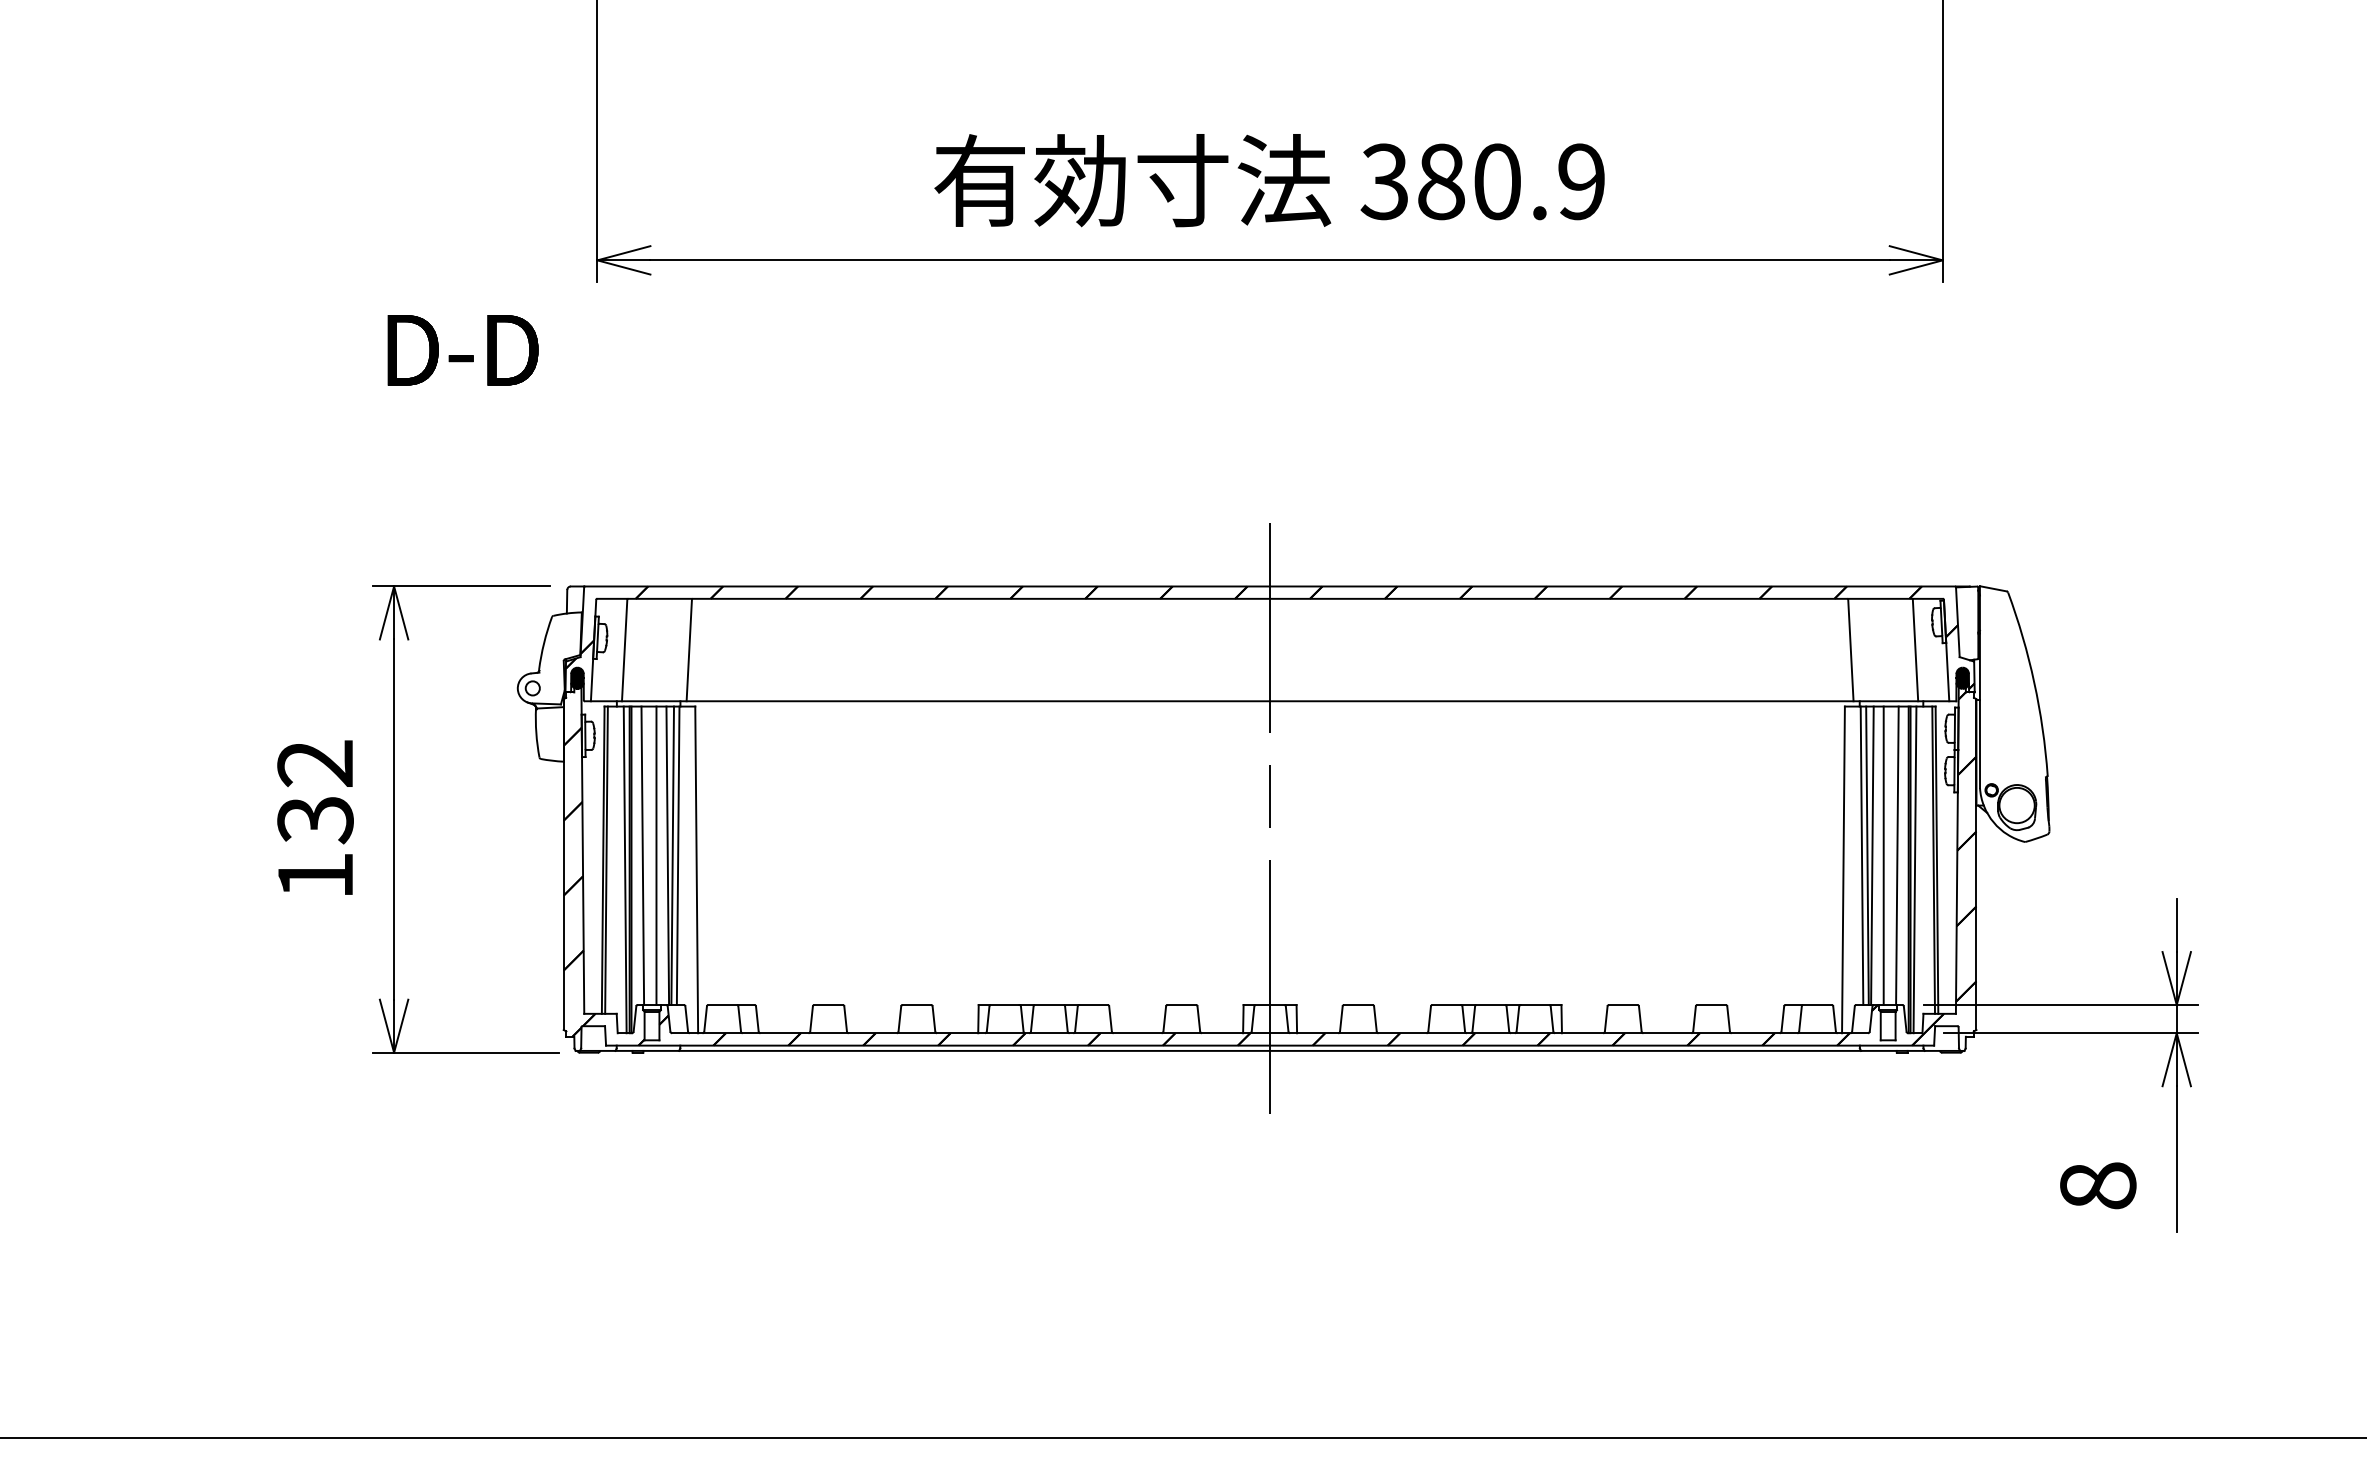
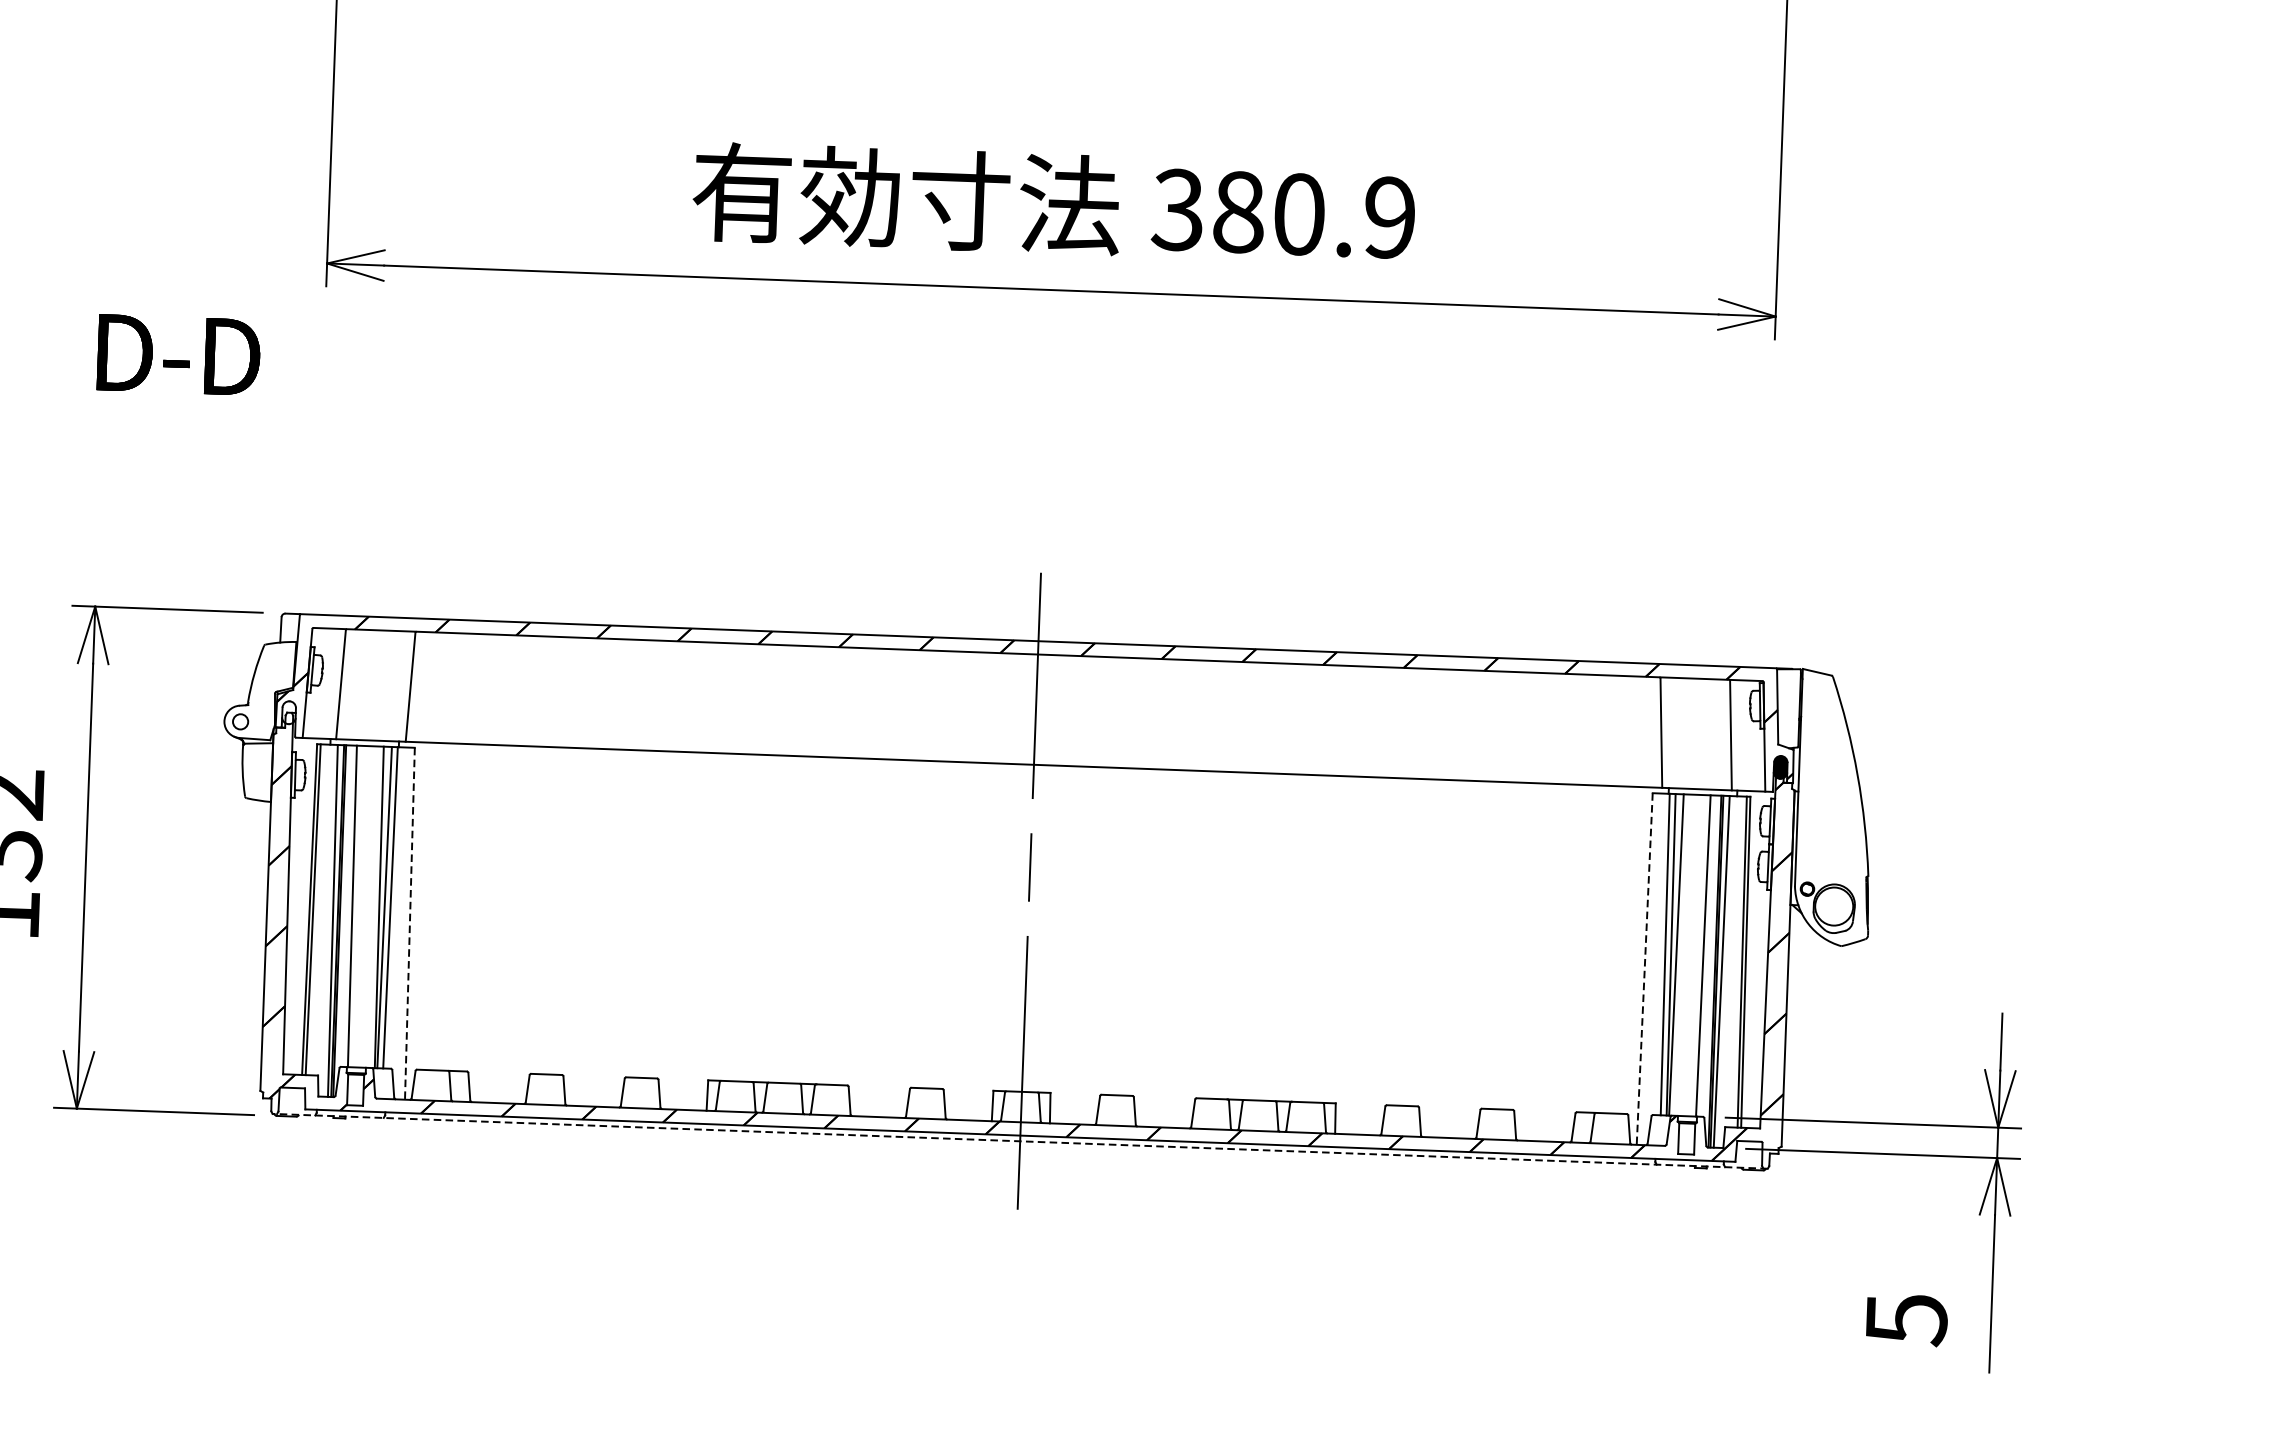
fill: (577, 677) -> (289, 711), removed
line: (656, 855) -> (367, 906), removed
line: (1883, 855) -> (1688, 955), removed
line: (696, 870) -> (409, 924), solid -> dashed
line: (1843, 870) -> (1644, 969), solid -> dashed
line: (1269, 1050) -> (1019, 1140), solid -> dashed
text: (2098, 1186) -> (1906, 1320), 8 -> 5

